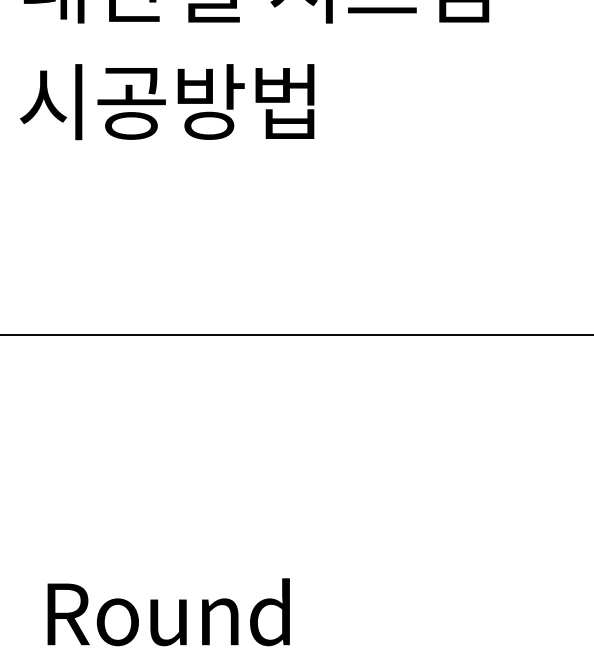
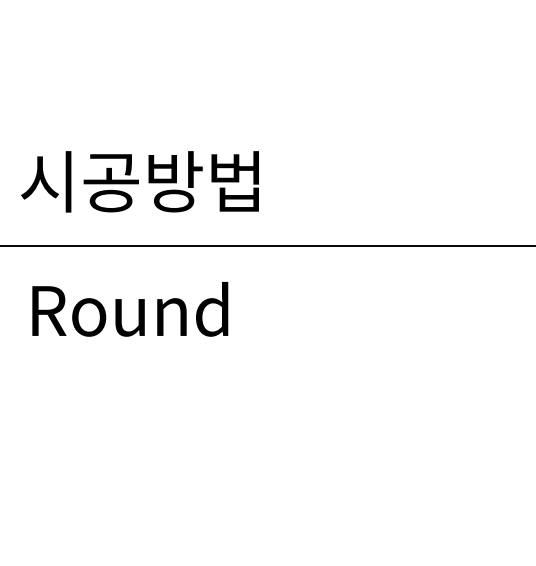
text: (166, 101) -> (139, 181), moved
text: (169, 612) -> (130, 309), moved

